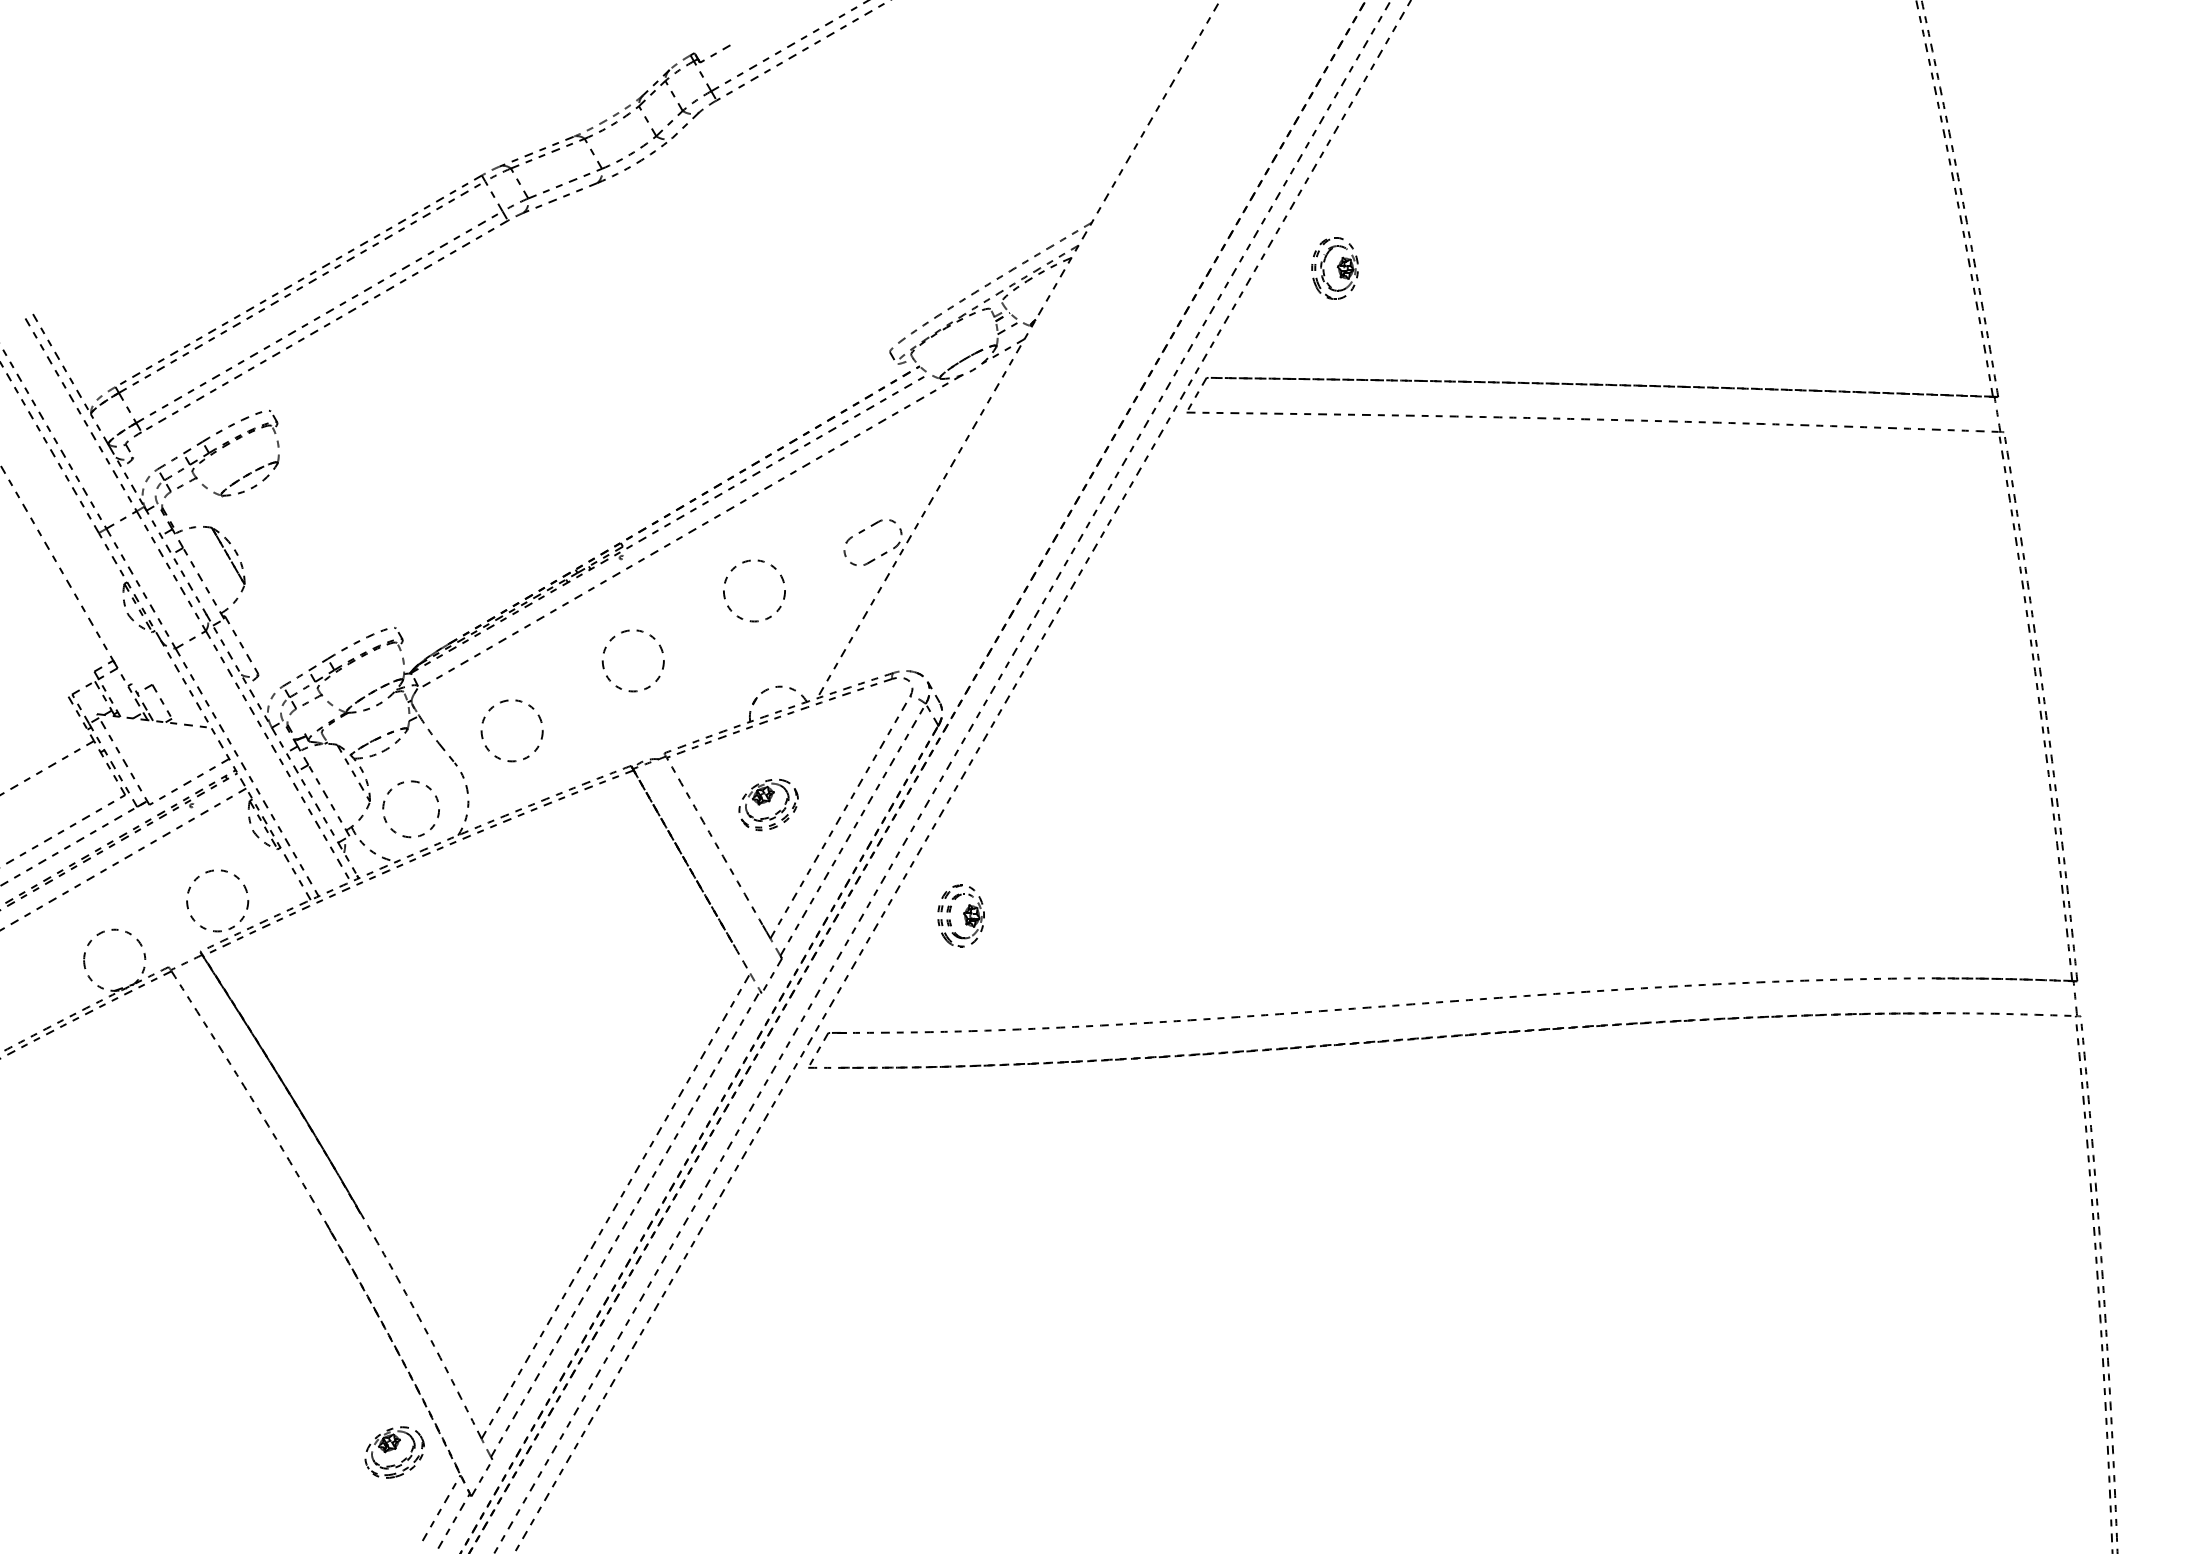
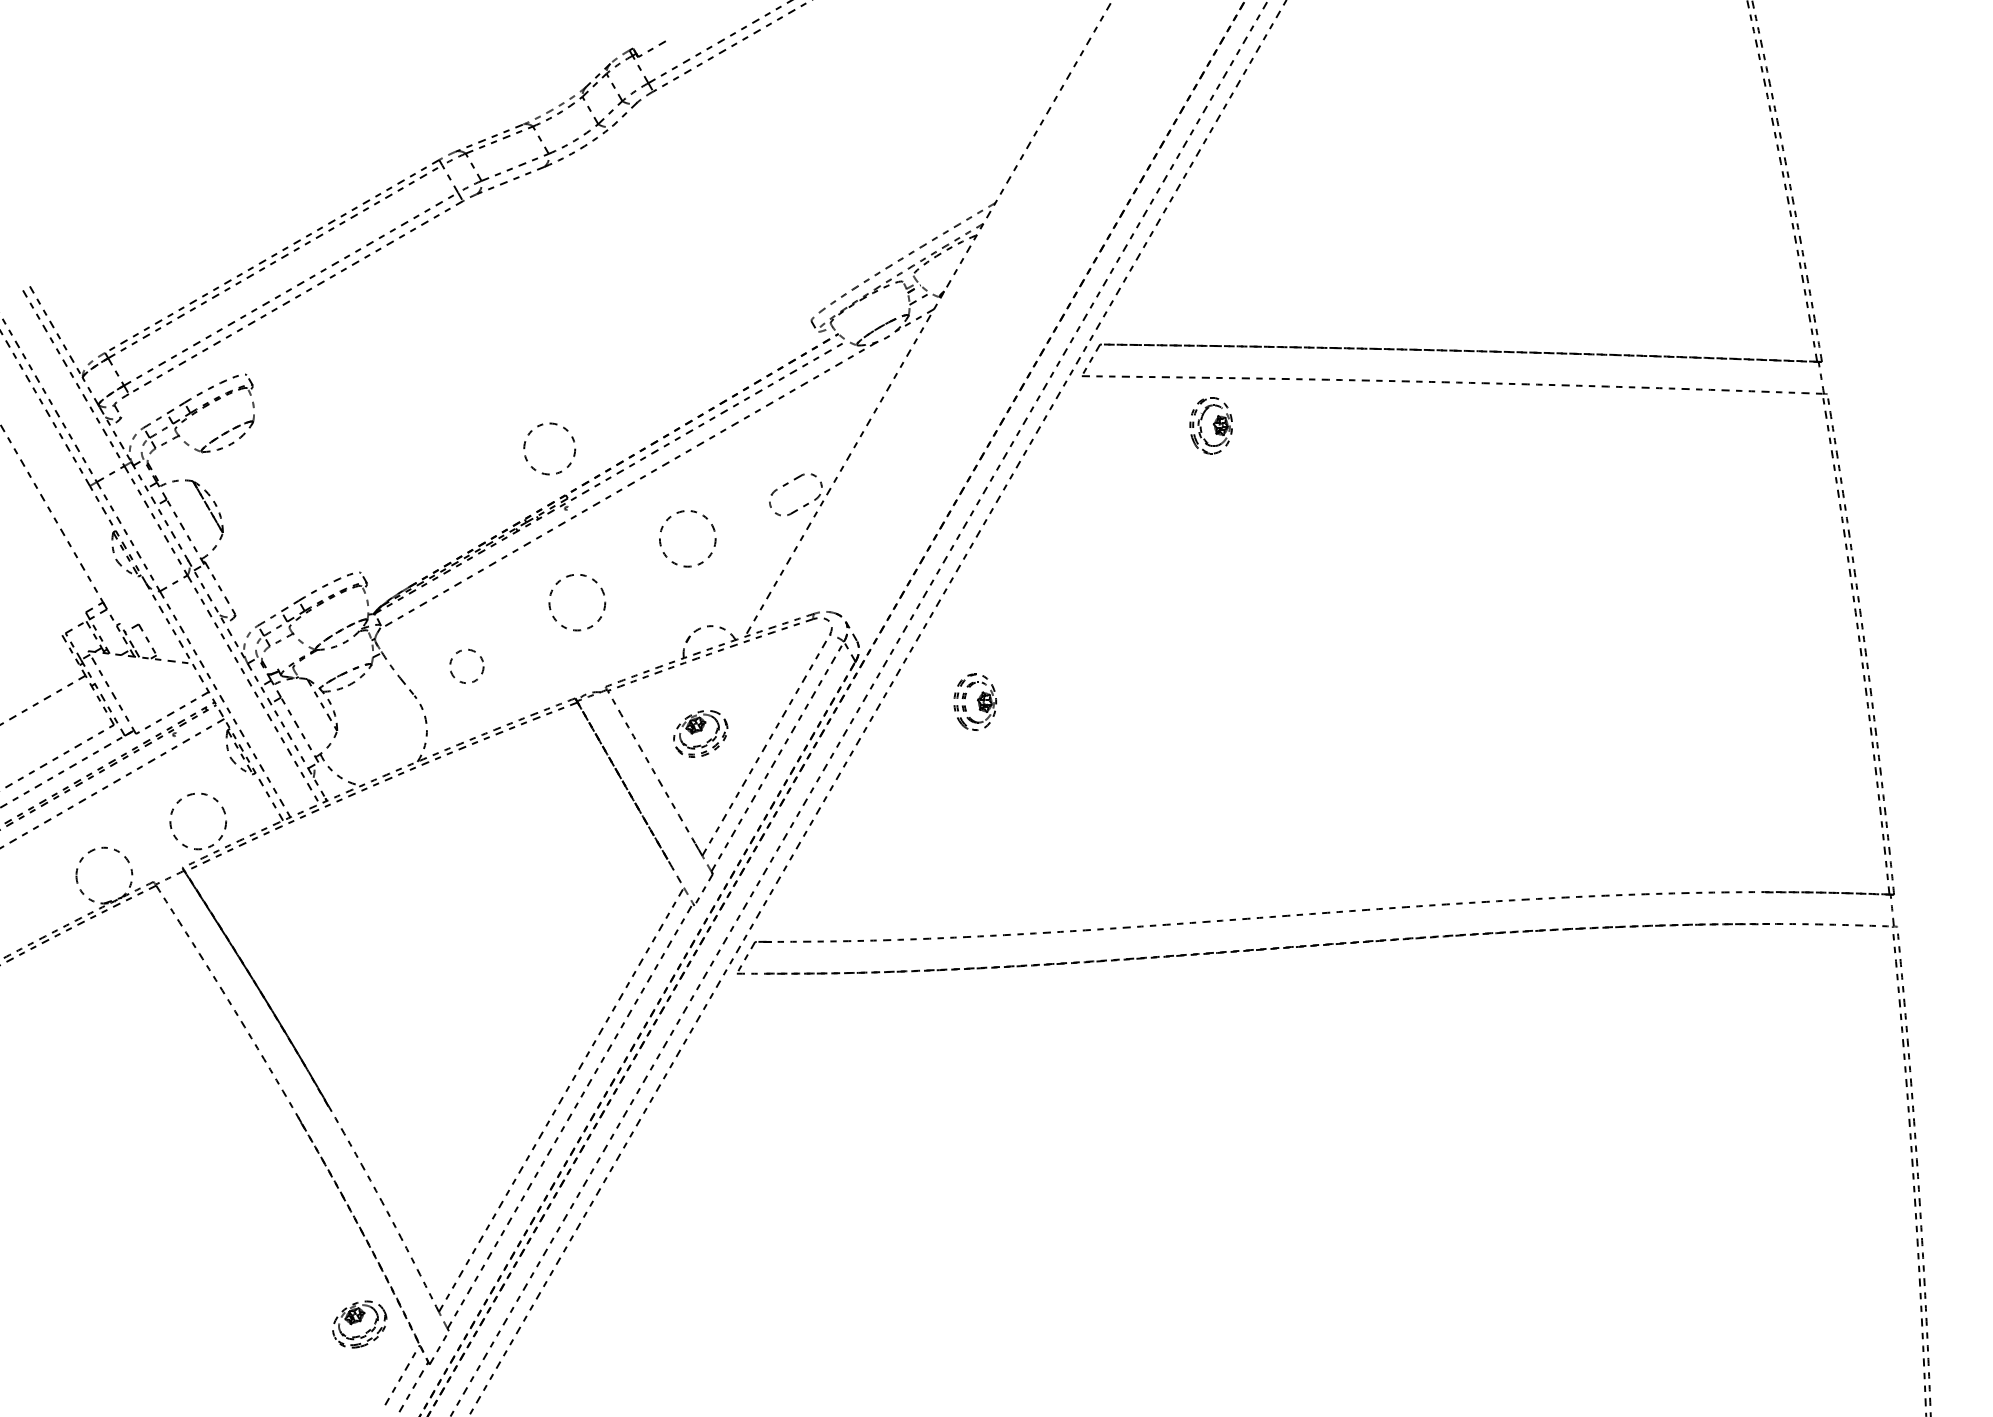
part: (1334, 268) -> (1210, 425), moved
circle: (511, 730) -> (466, 666), size x0.6
circle: (410, 808) -> (549, 448), moved
part: (961, 915) -> (975, 701), moved

